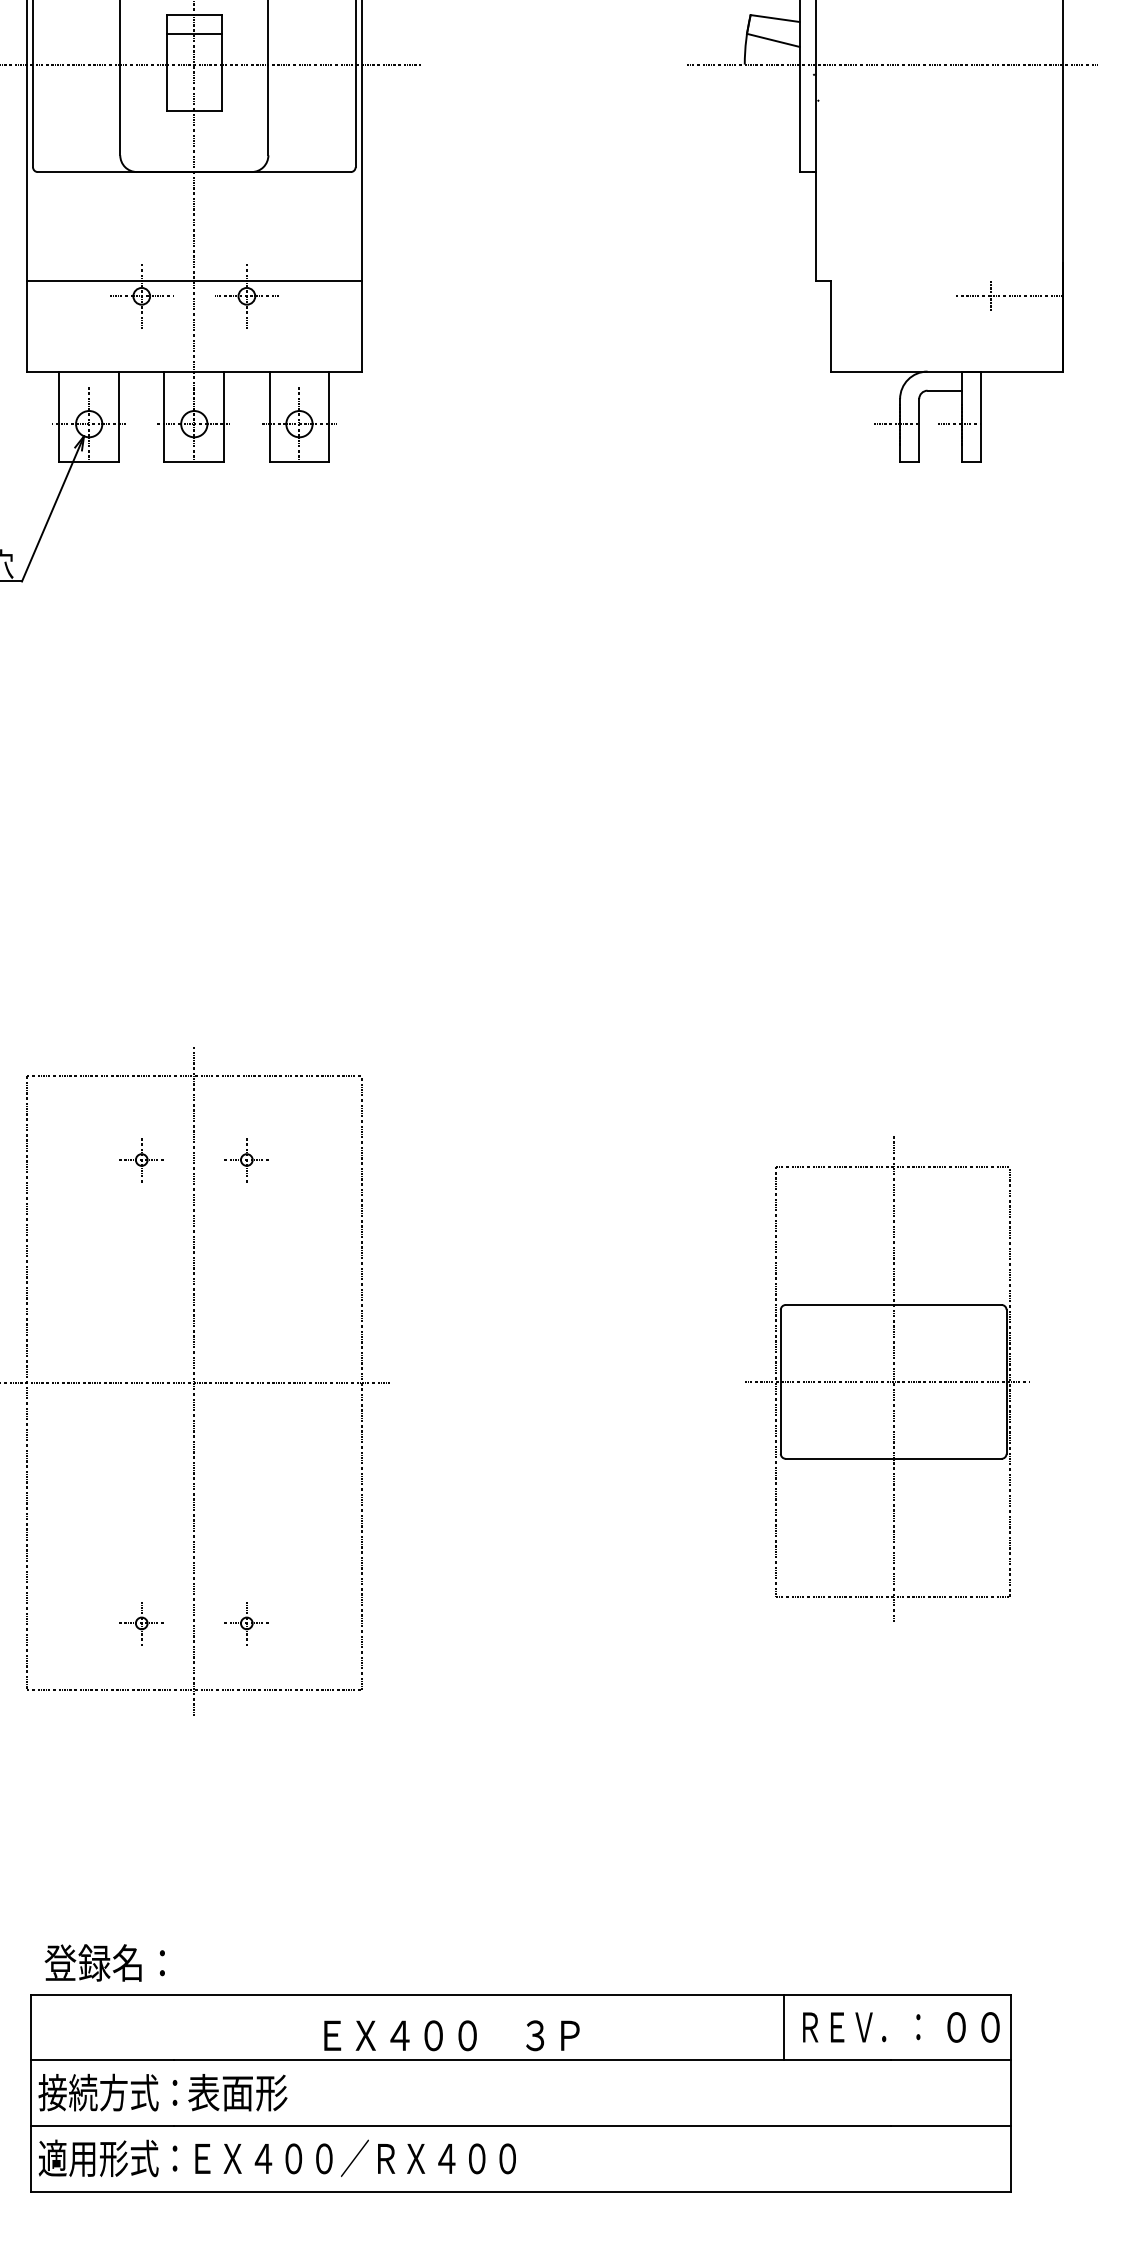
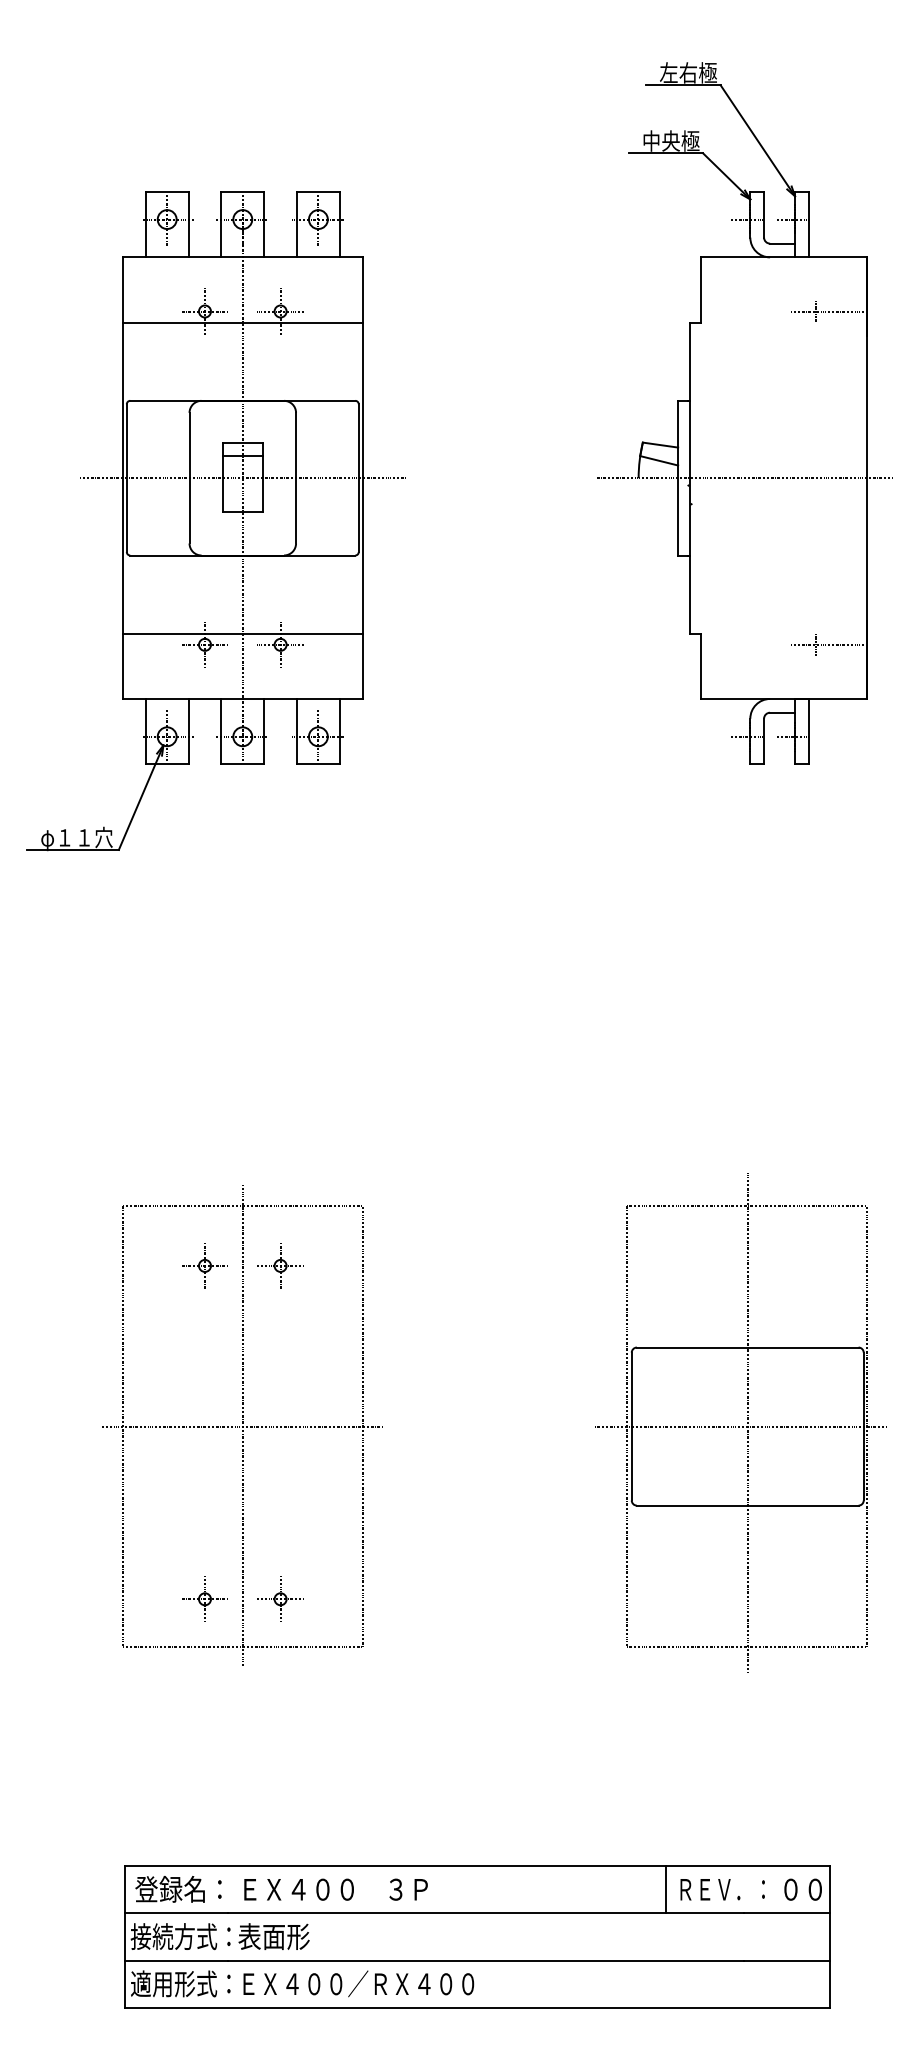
part: (141, 1159) -> (204, 1265), size x1.43
part: (246, 1159) -> (280, 1265), size x1.43
part: (886, 1377) -> (740, 1422), size x1.43
part: (141, 1622) -> (204, 1598), size x1.43
part: (246, 1622) -> (280, 1598), size x1.43
text: (104, 1963) -> (178, 1889), moved
text: (451, 2035) -> (335, 1889), moved

